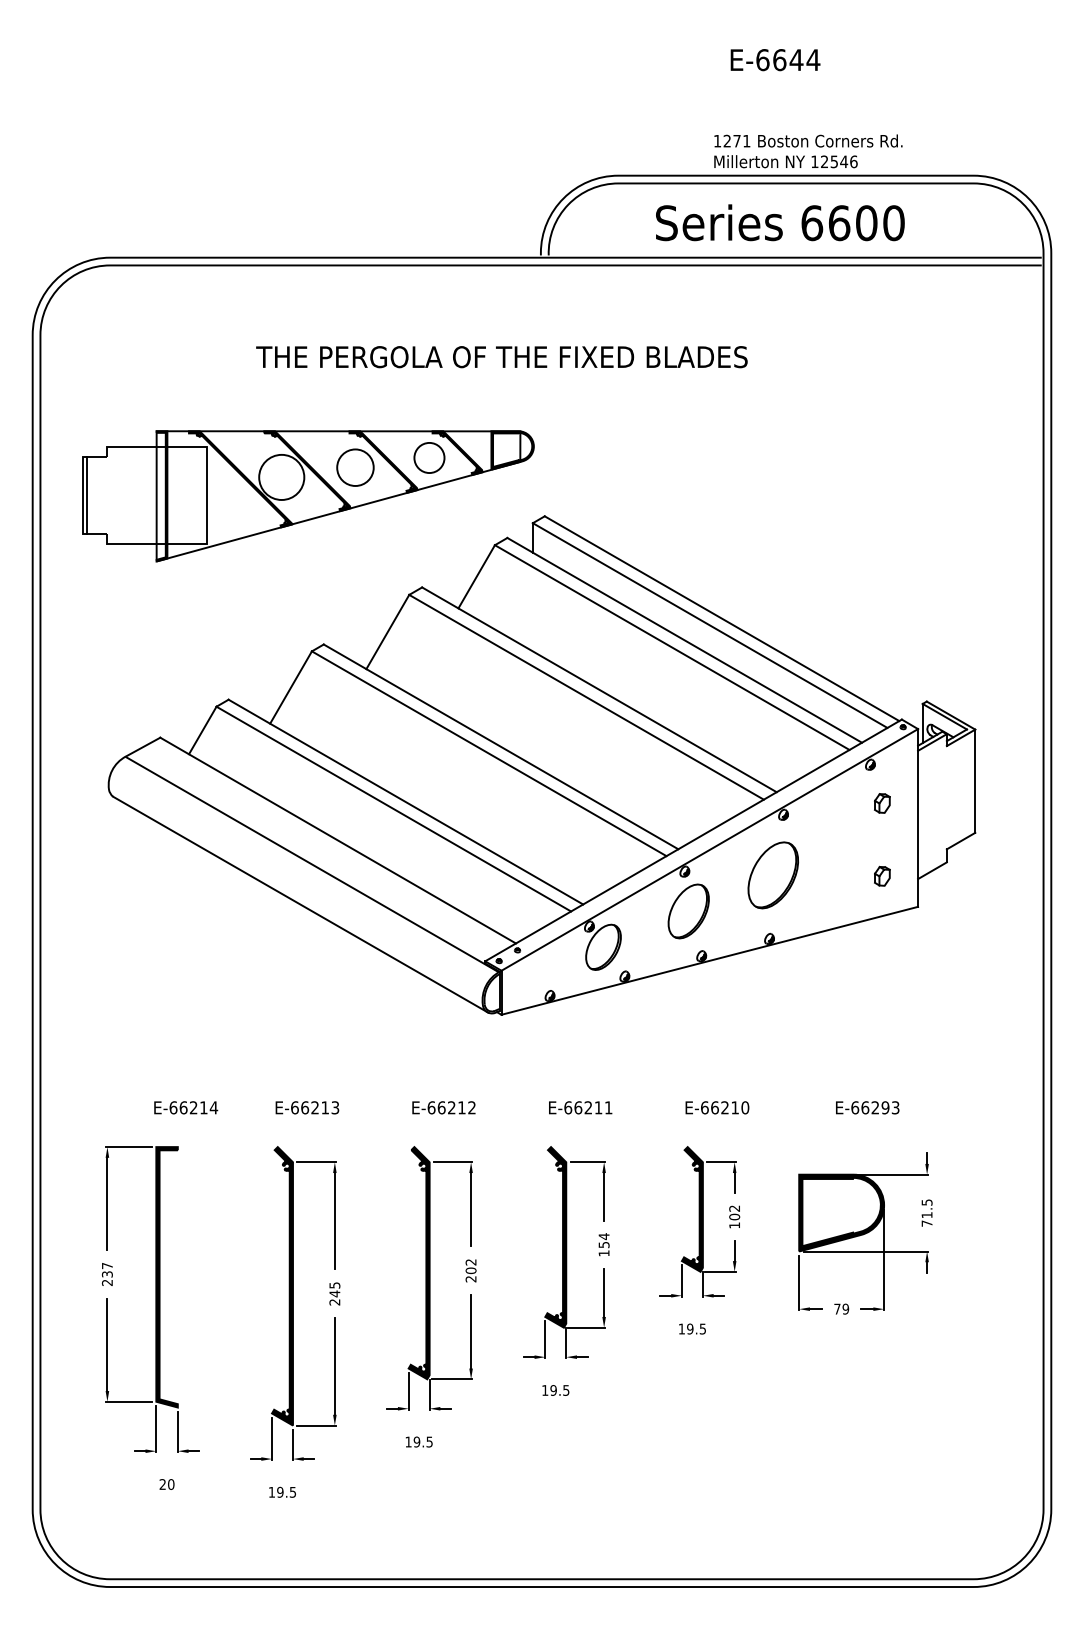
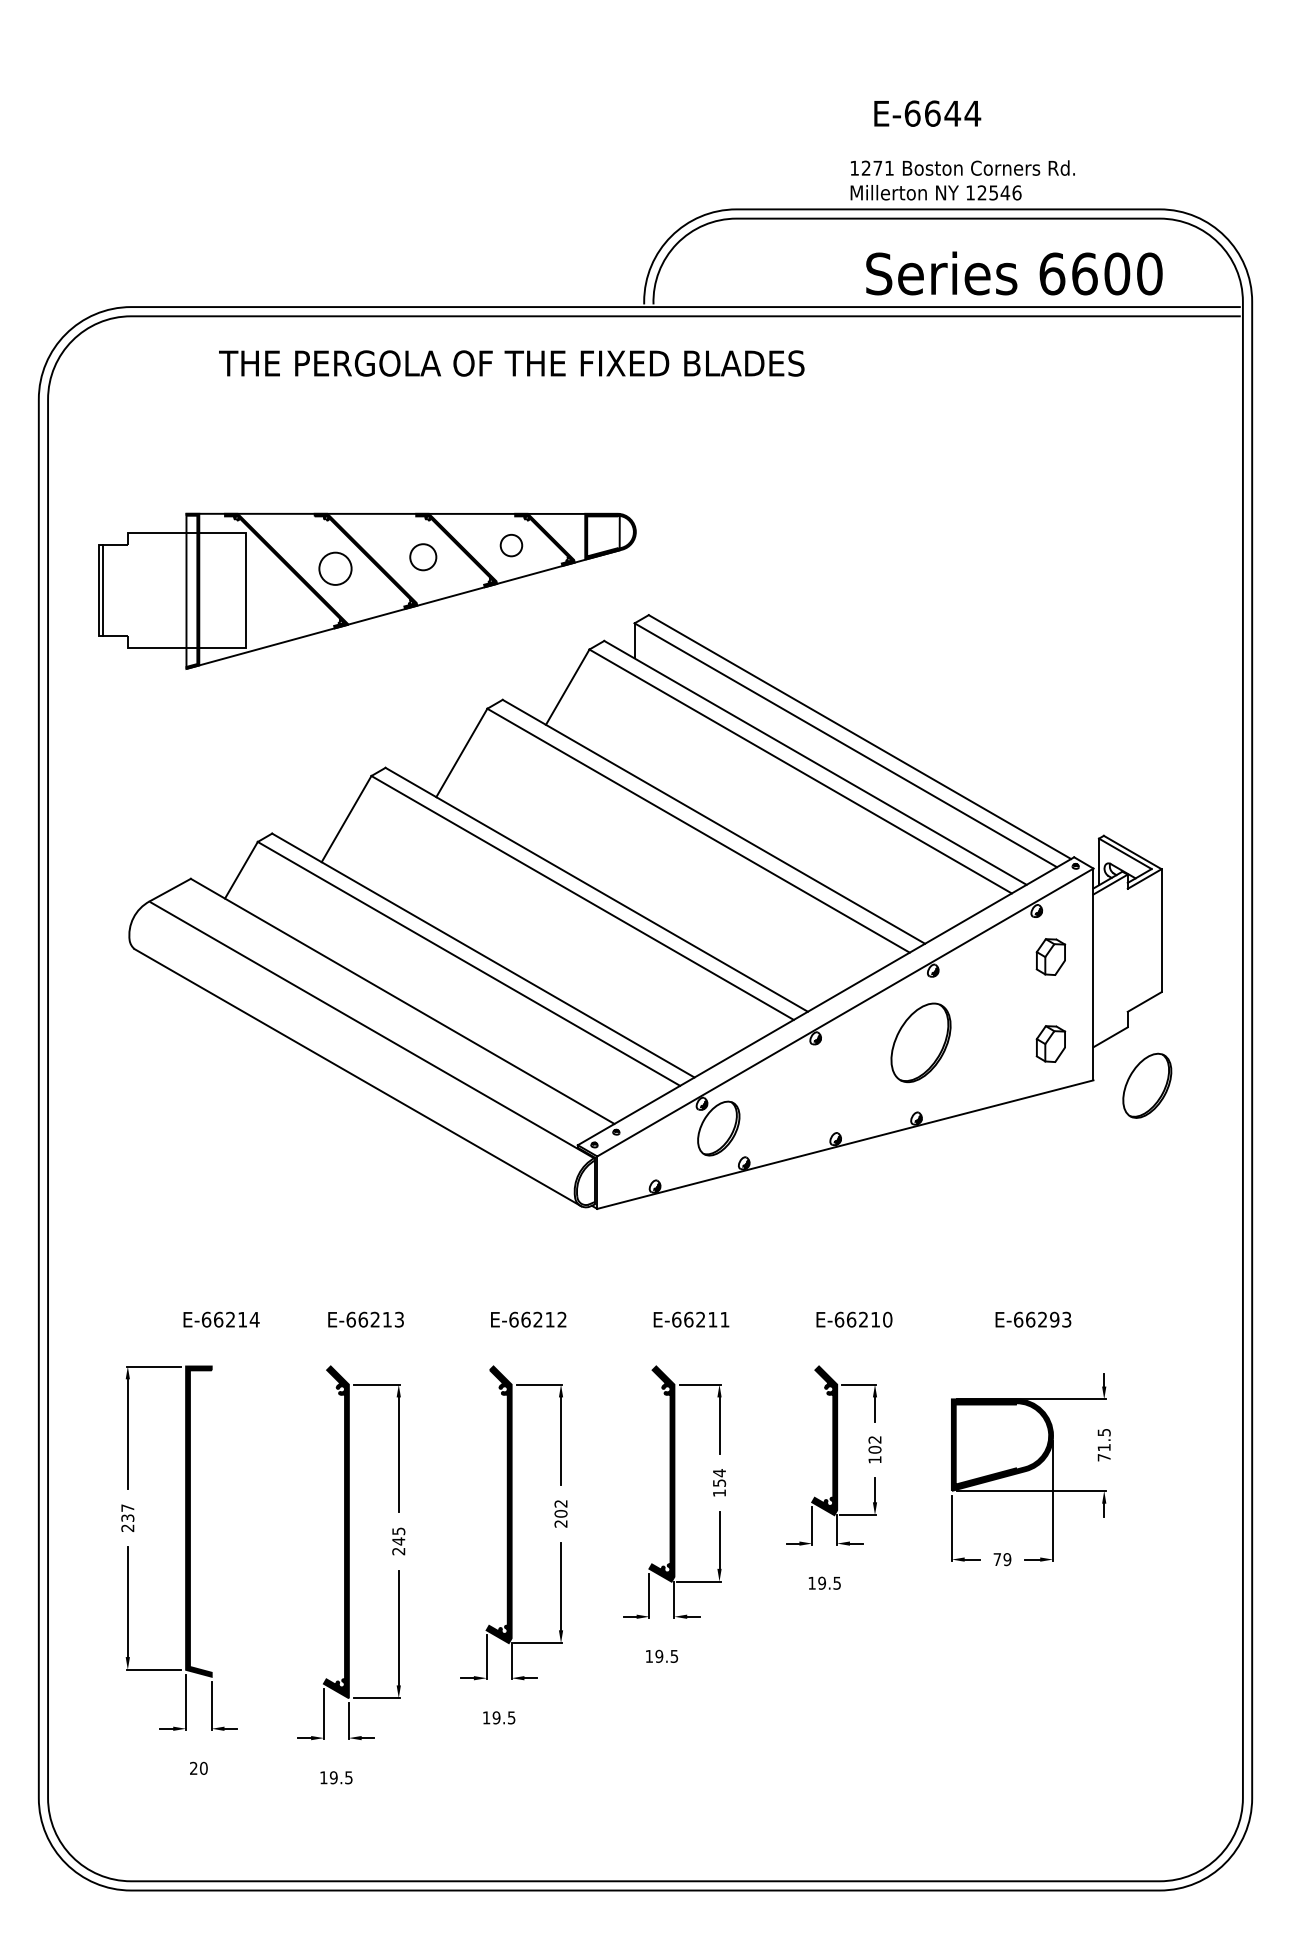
text: (775, 59) -> (927, 113), moved
text: (780, 222) -> (1014, 273), moved
text: (501, 357) -> (511, 363), moved
circle: (429, 457) -> (511, 545), size x0.6
circle: (355, 467) -> (423, 557), size x0.6
circle: (281, 477) -> (335, 568), size x0.6
part: (881, 803) -> (1050, 957), size x1.6
part: (881, 875) -> (1050, 1043), size x1.6
part: (688, 911) -> (1147, 1085), moved

